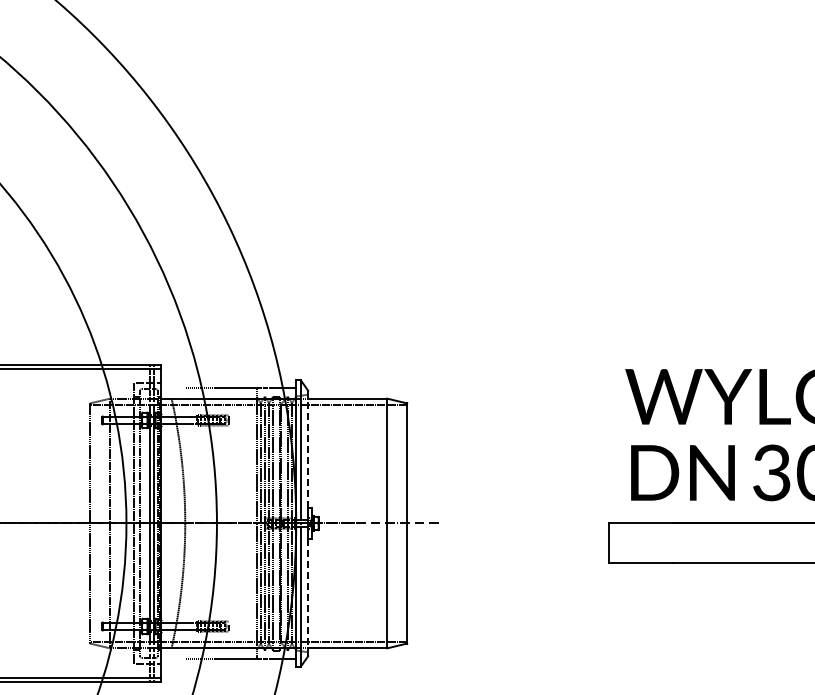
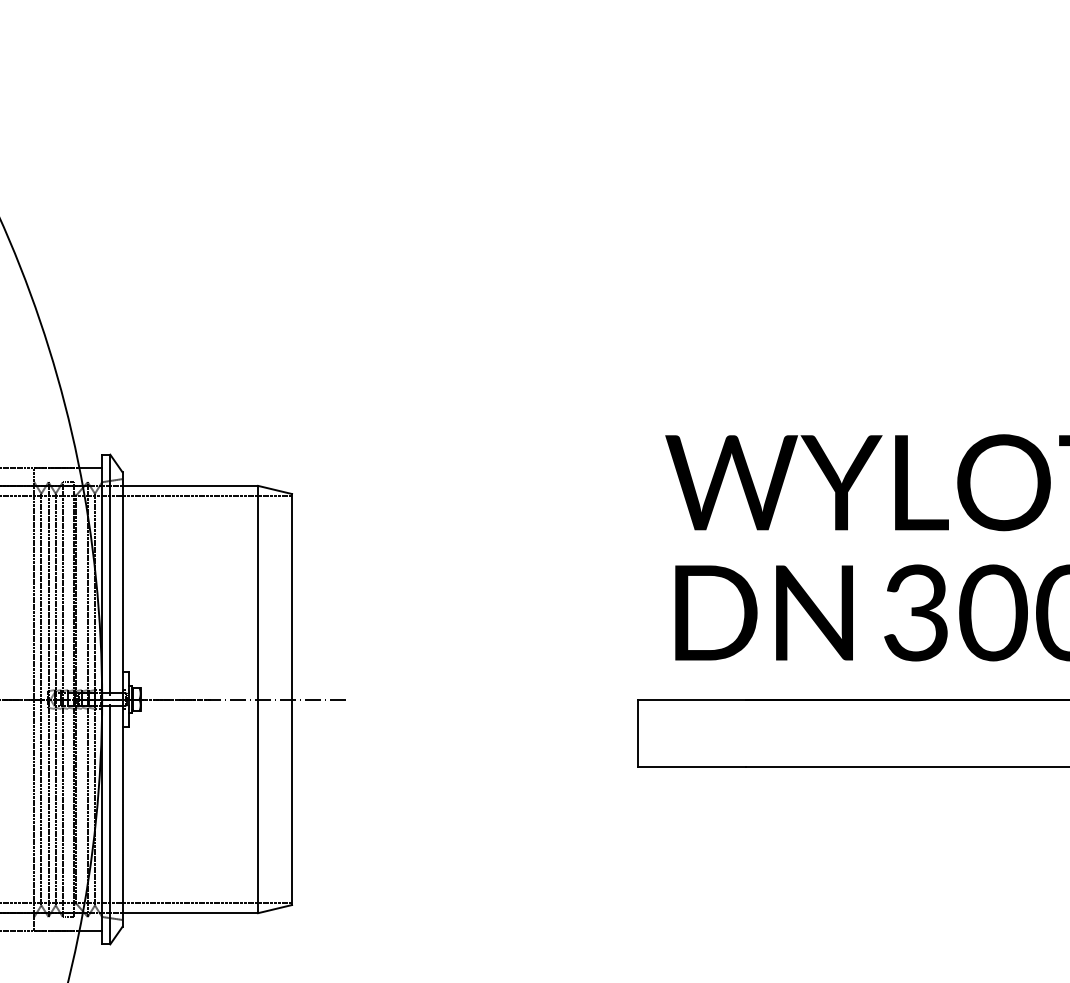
line: (308, 448) -> (123, 571), dashed -> solid
line: (308, 597) -> (123, 826), dashed -> solid

